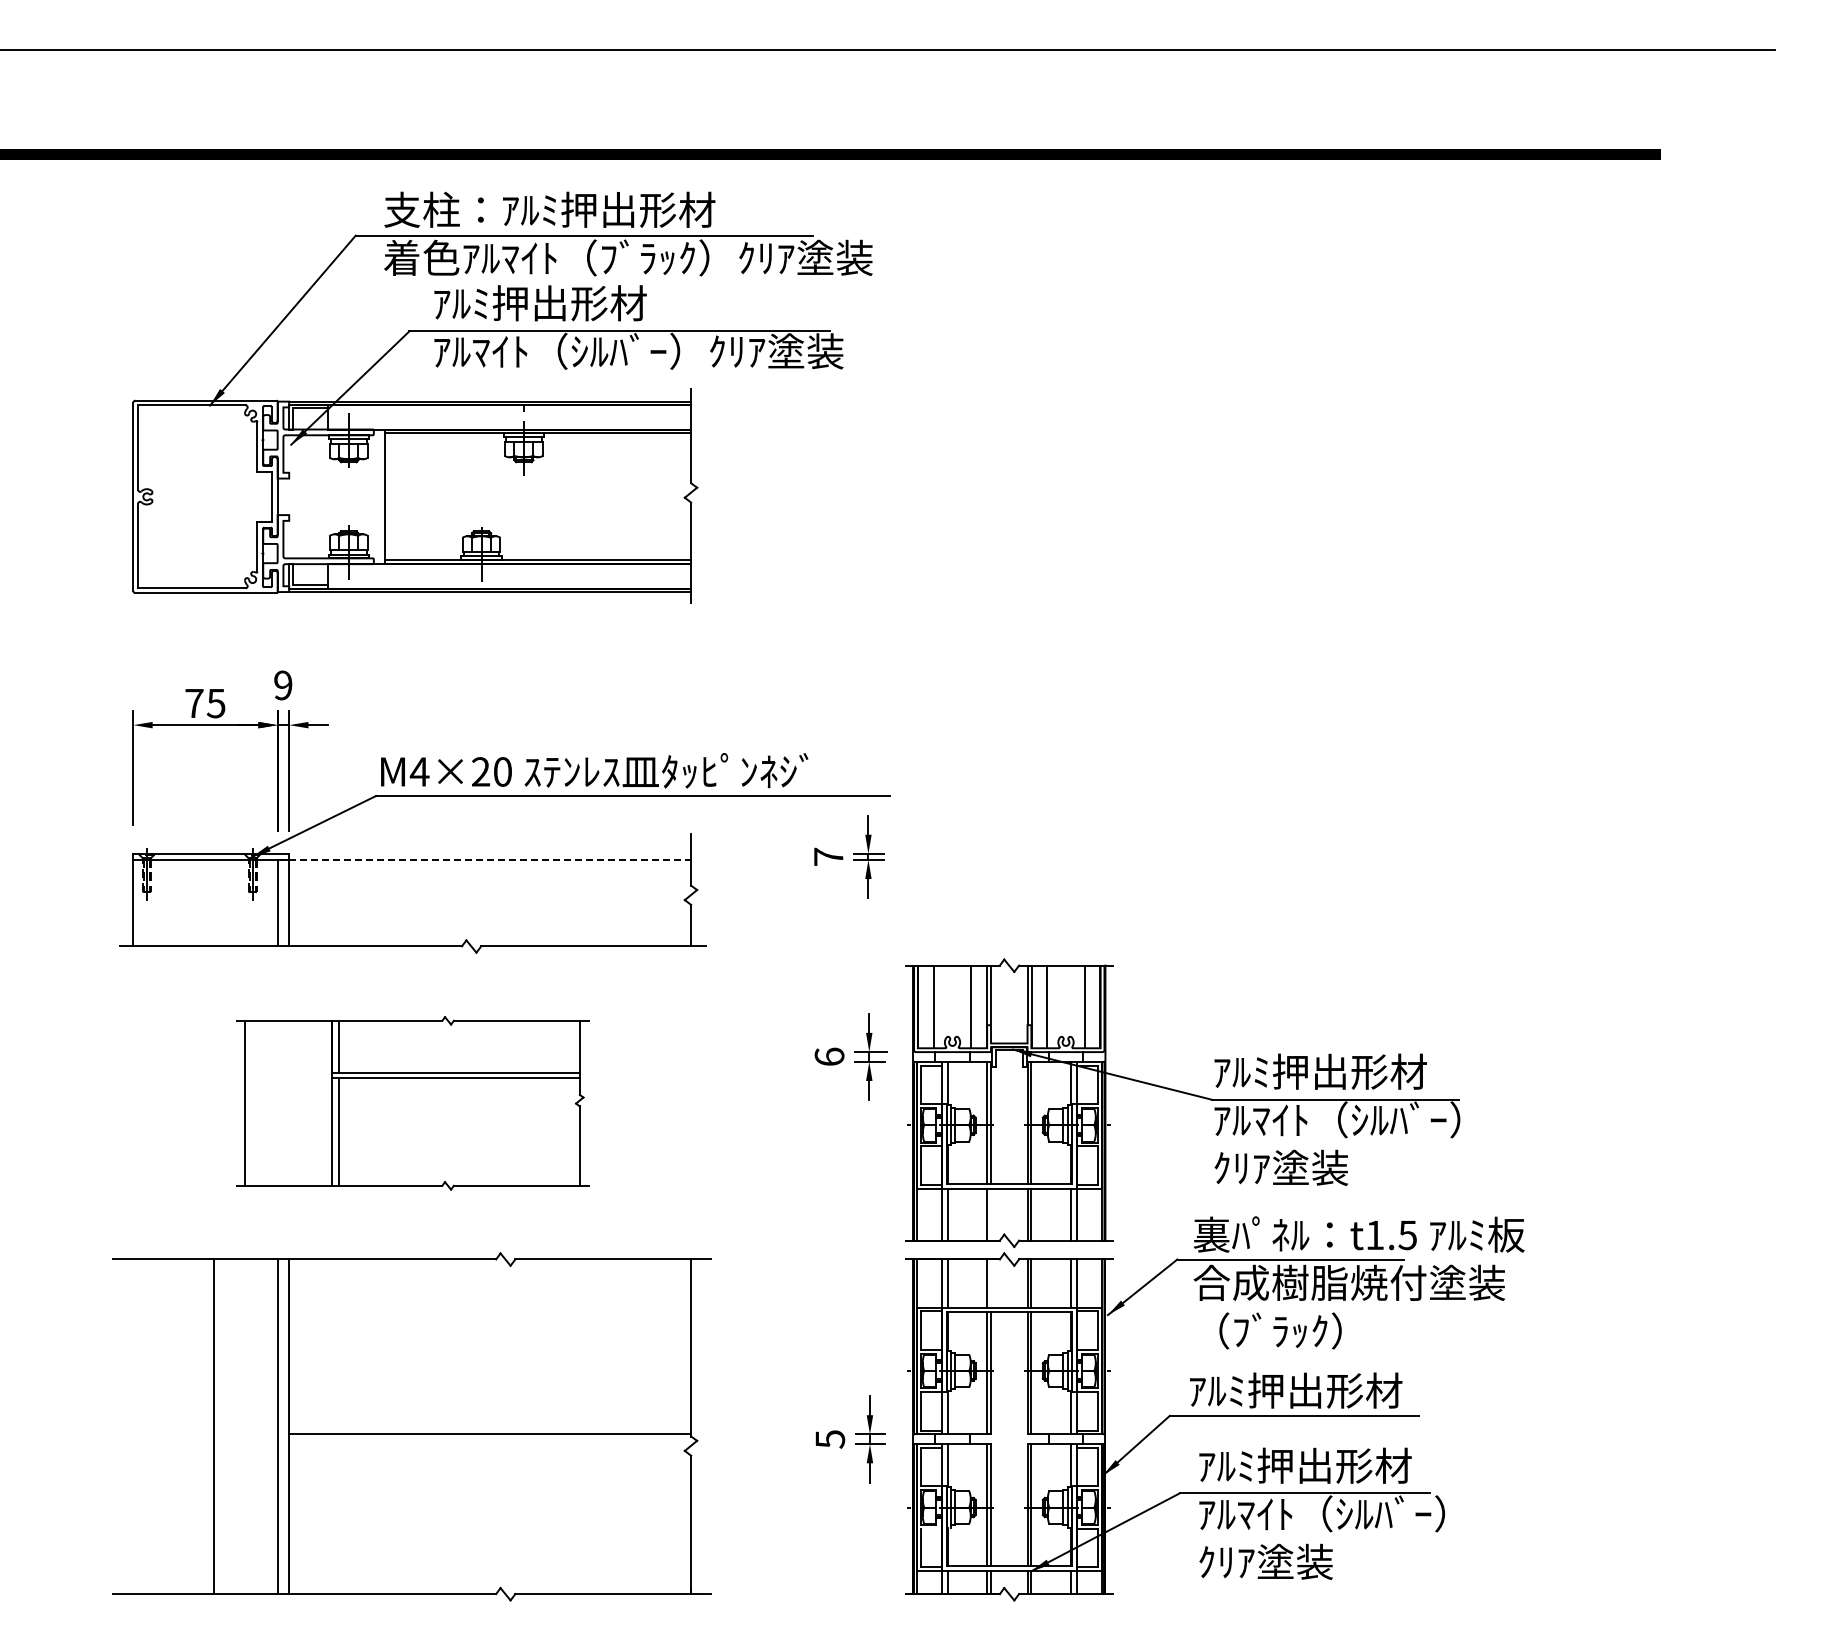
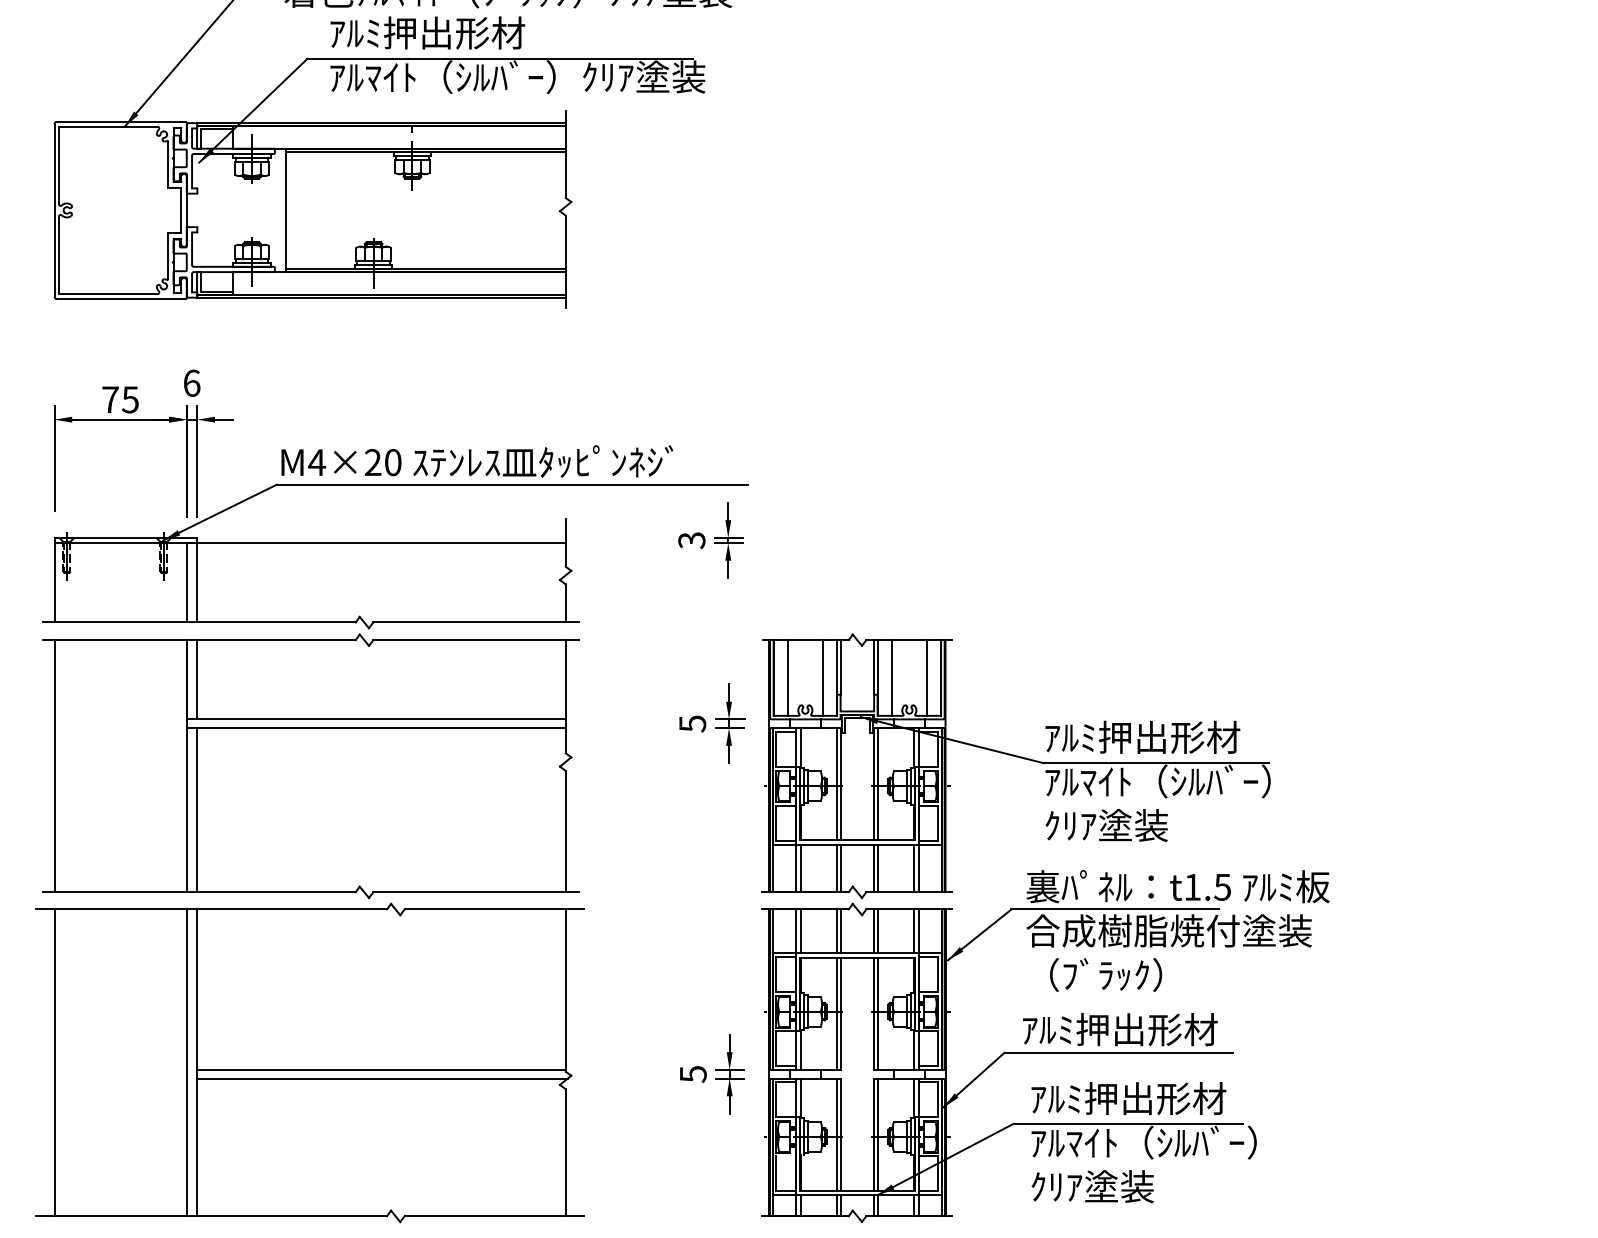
text: (283, 685) -> (192, 383), 9 -> 6
text: (828, 856) -> (691, 540), 7 -> 3
line: (484, 859) -> (376, 542), dashed -> solid
text: (829, 1056) -> (692, 723), 6 -> 5
part: (412, 1103) -> (310, 766), size x1.67
line: (991, 1214) -> (841, 868), added
line: (991, 1283) -> (841, 931), added
line: (214, 1426) -> (54, 1062), moved
line: (491, 1444) -> (382, 1079), added

